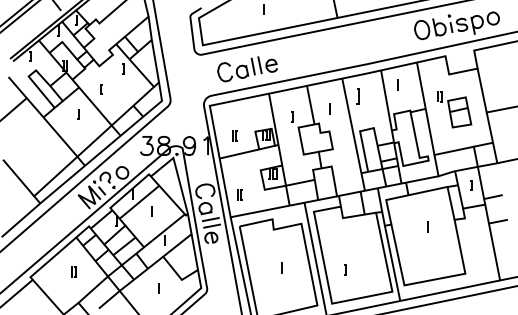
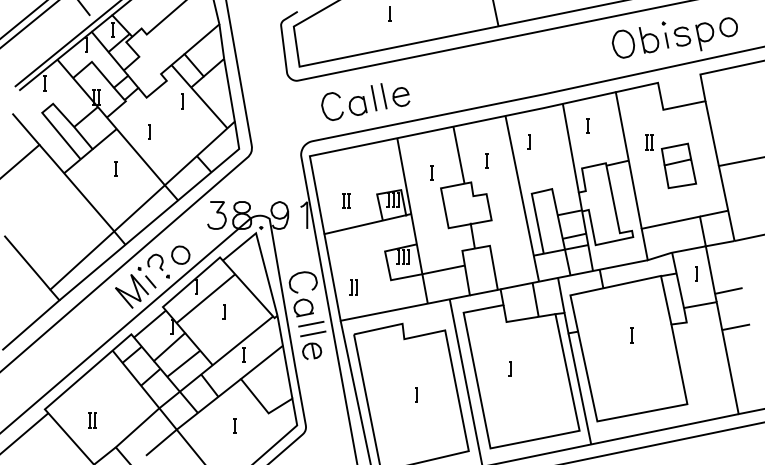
part: (358, 96) -> (529, 142), size x0.62
line: (345, 269) -> (510, 368), moved
part: (73, 271) -> (92, 420), moved

